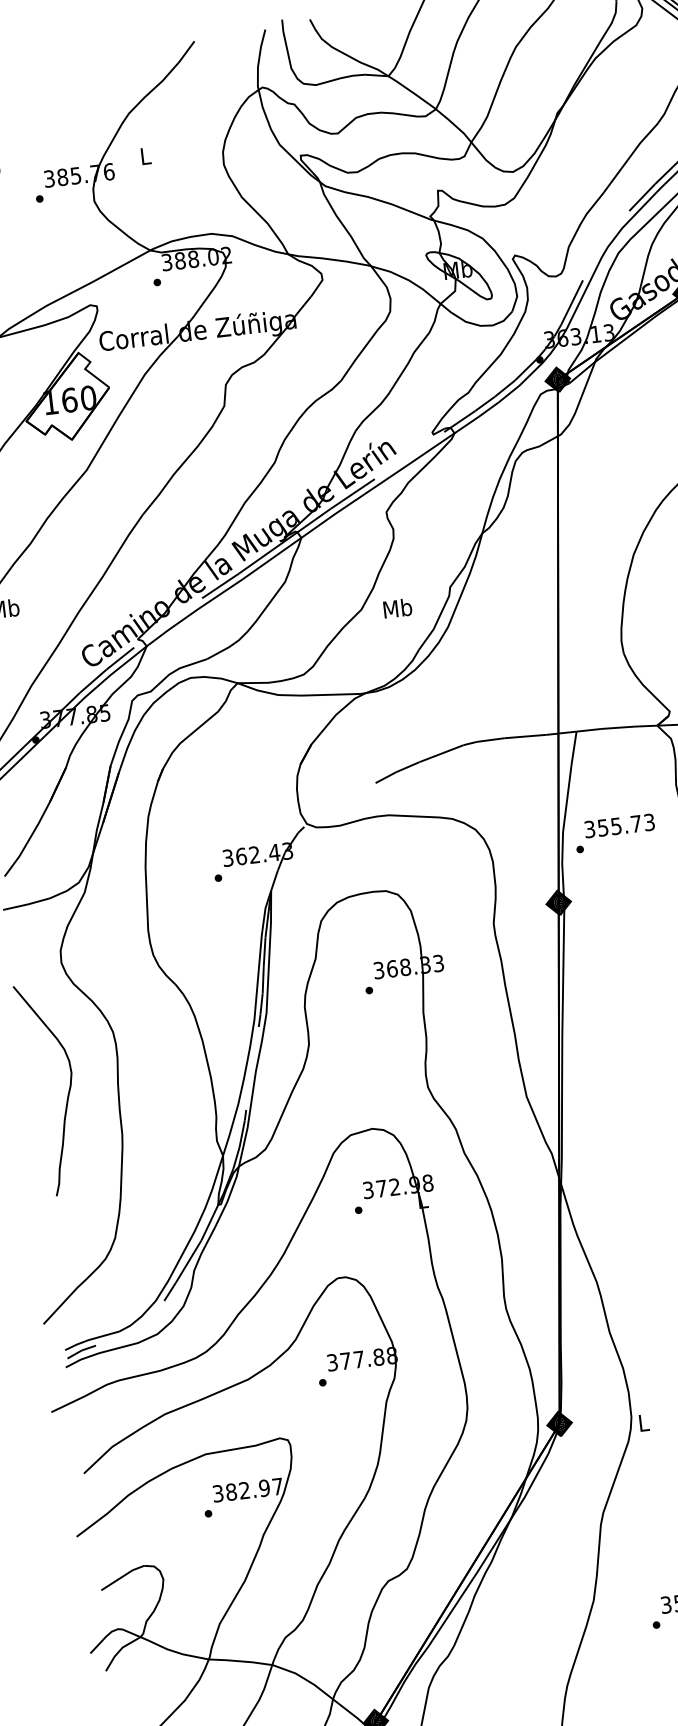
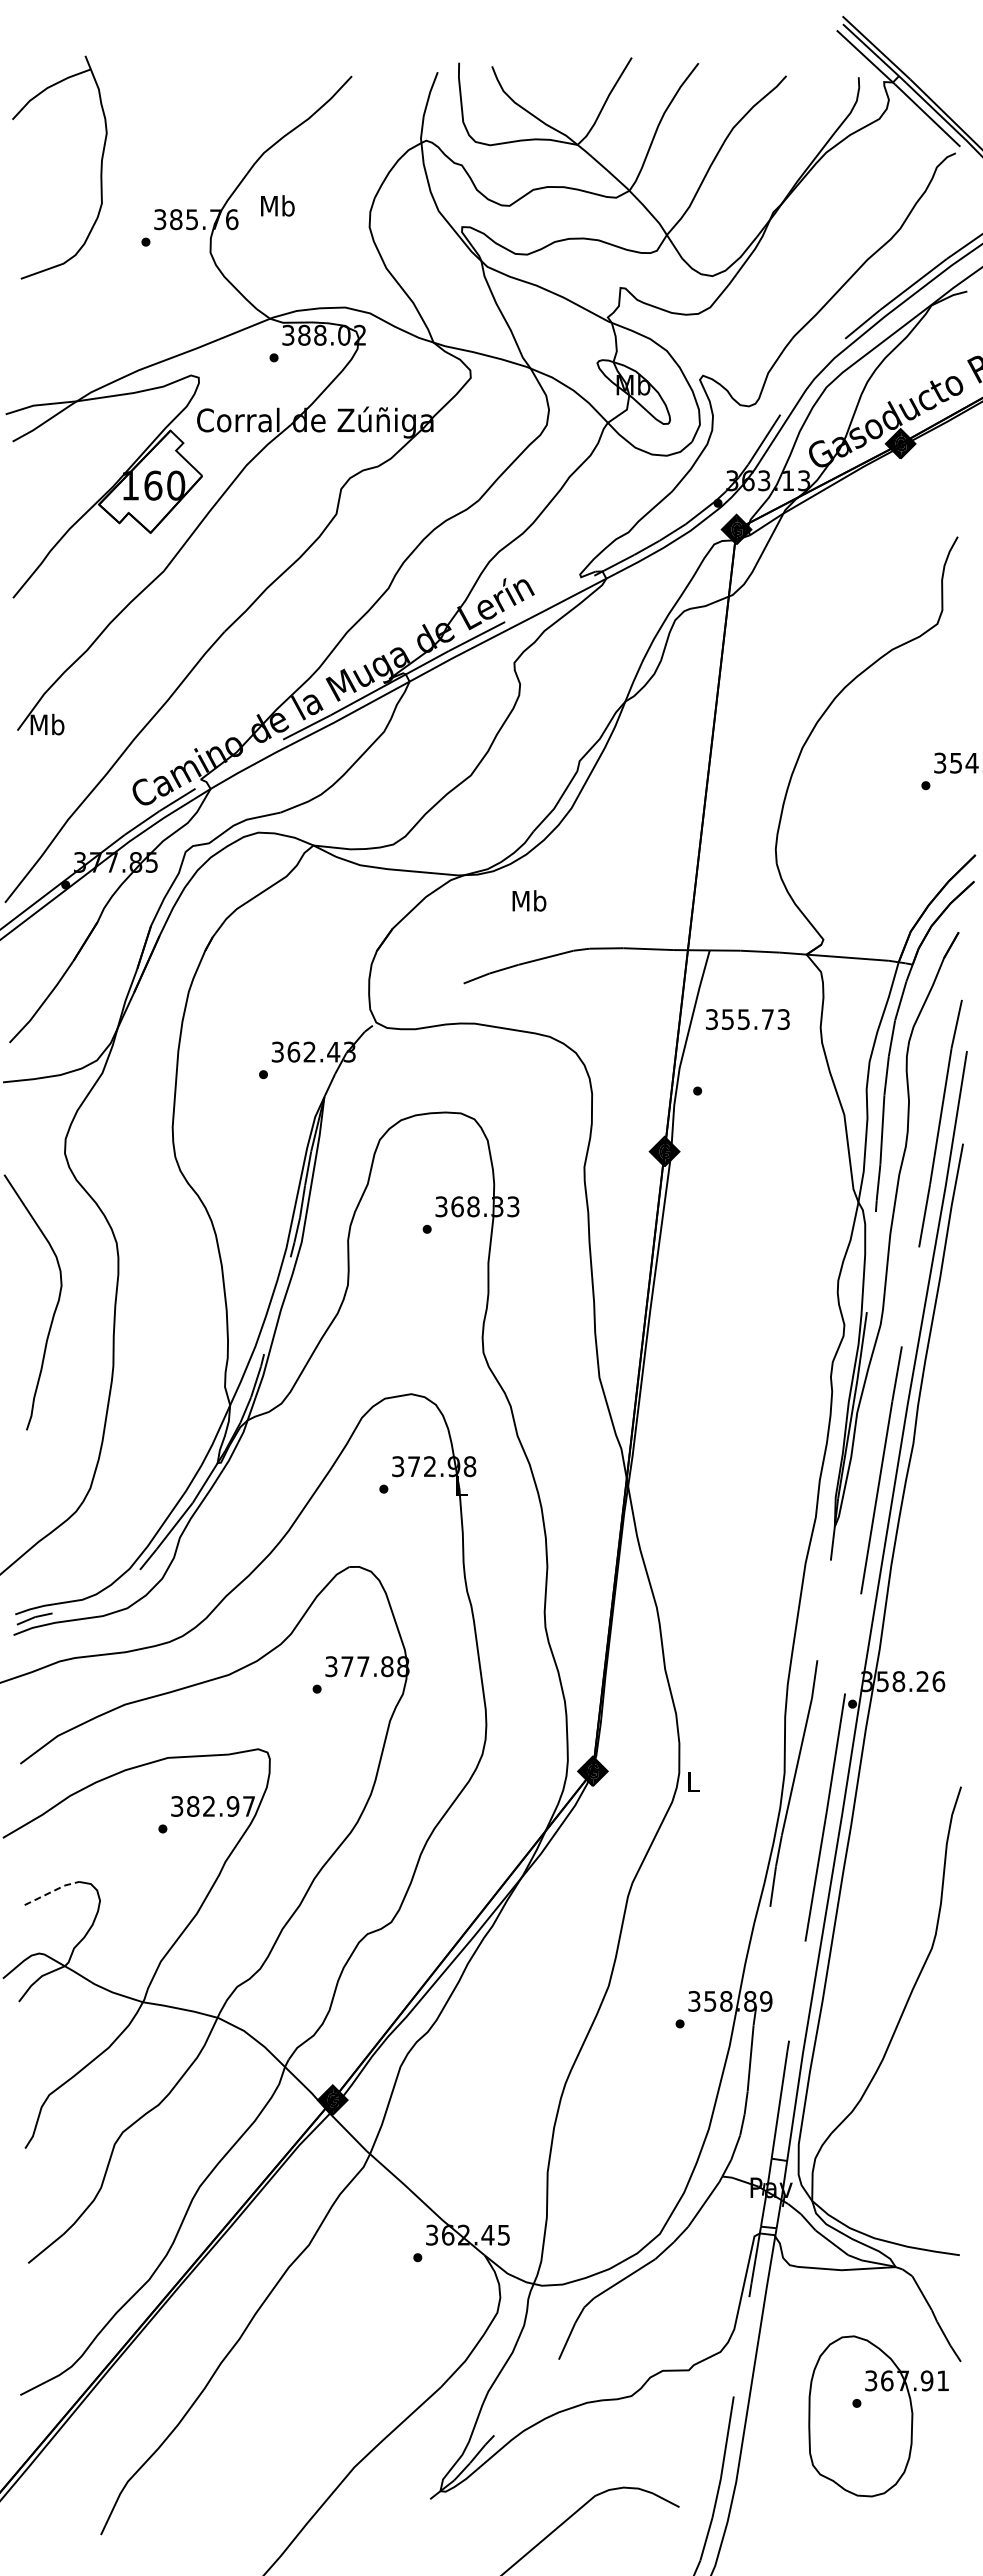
text: (145, 155) -> (277, 205), L -> Mb
text: (397, 608) -> (529, 900), moved
text: (619, 825) -> (747, 1019), moved
line: (123, 1576) -> (52, 1891), solid -> dashed

